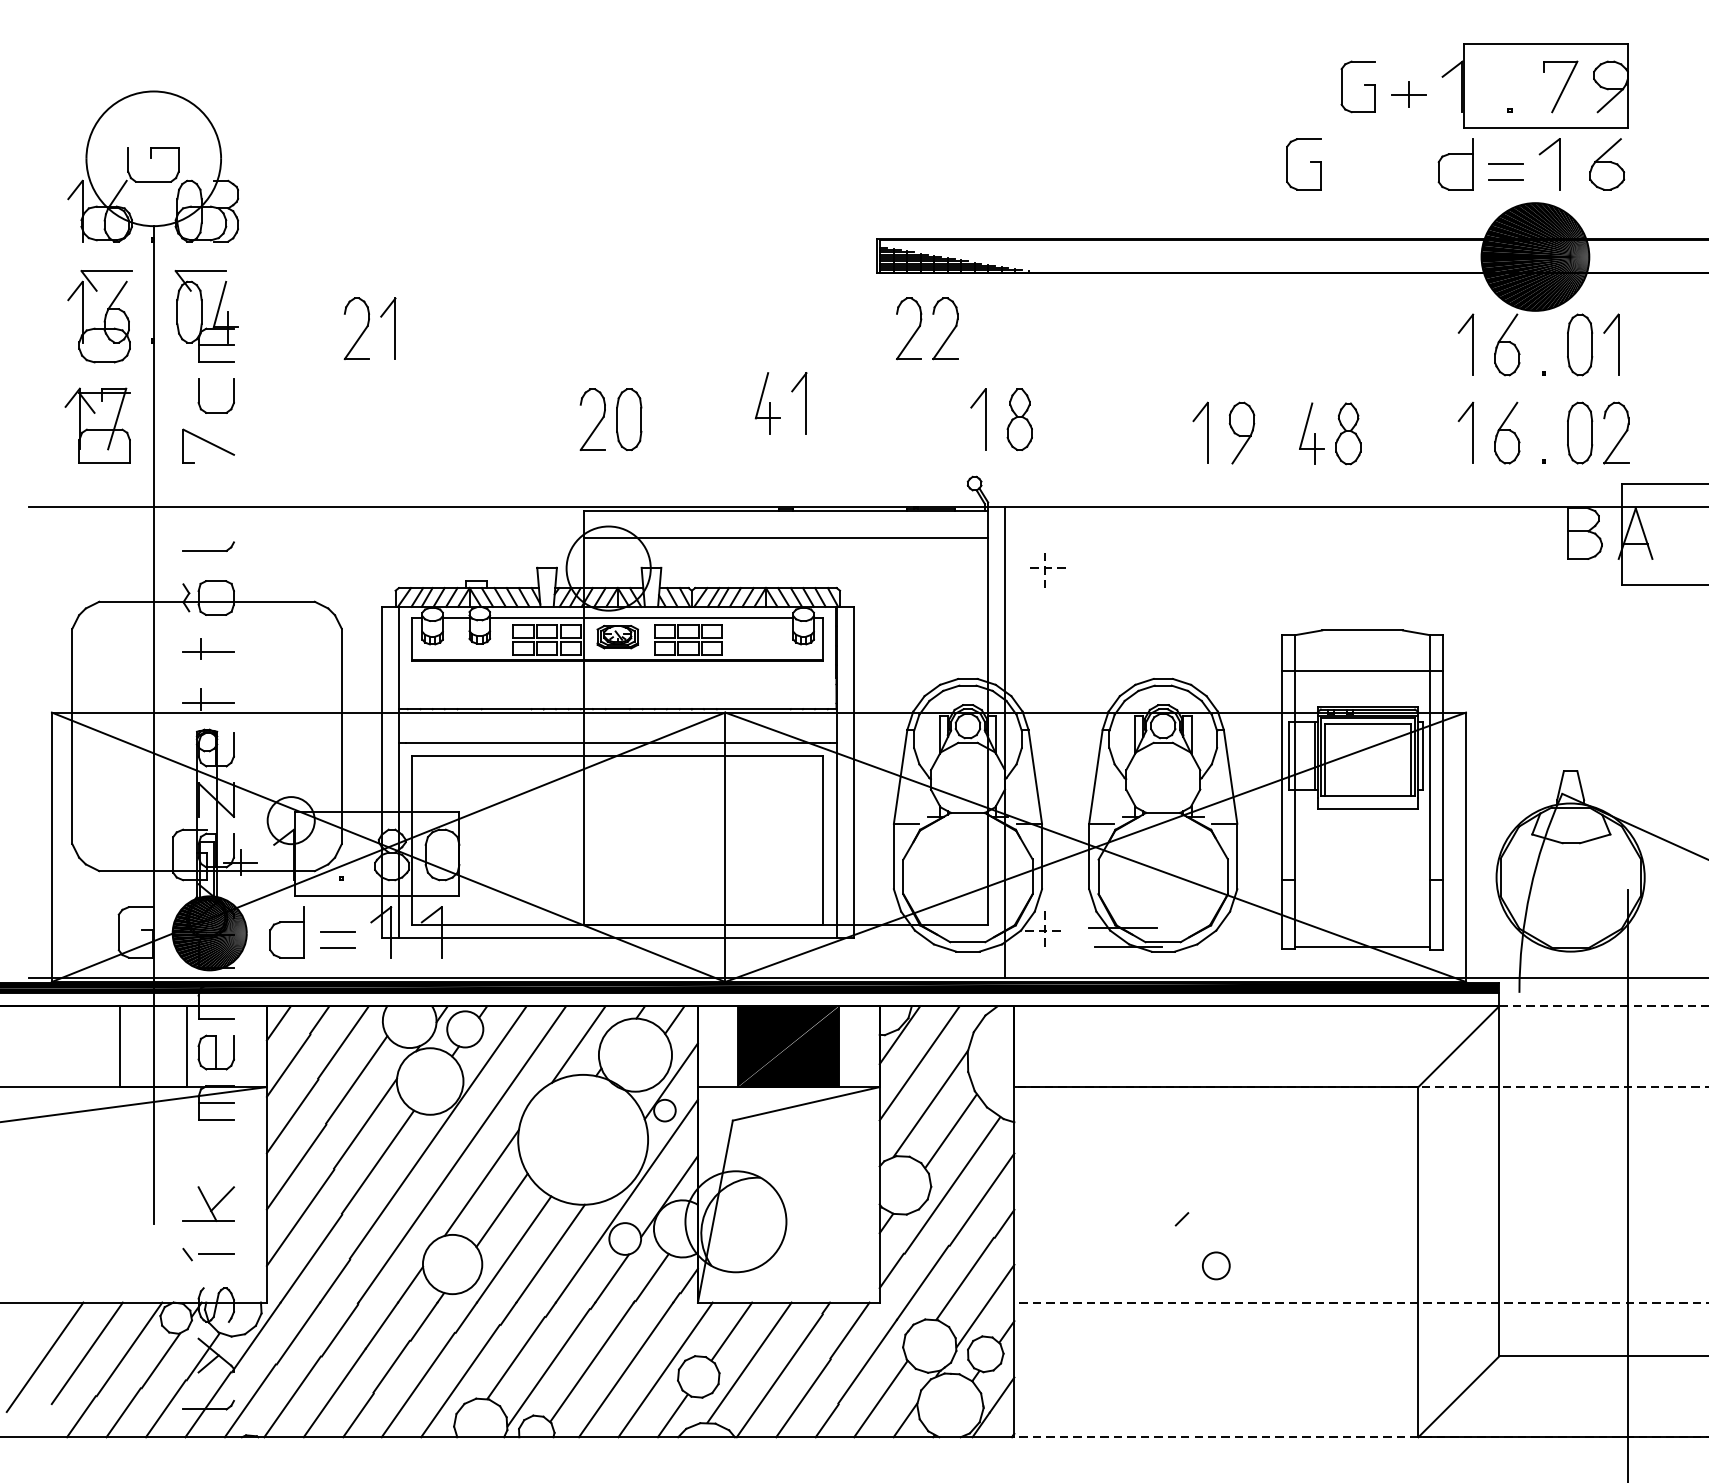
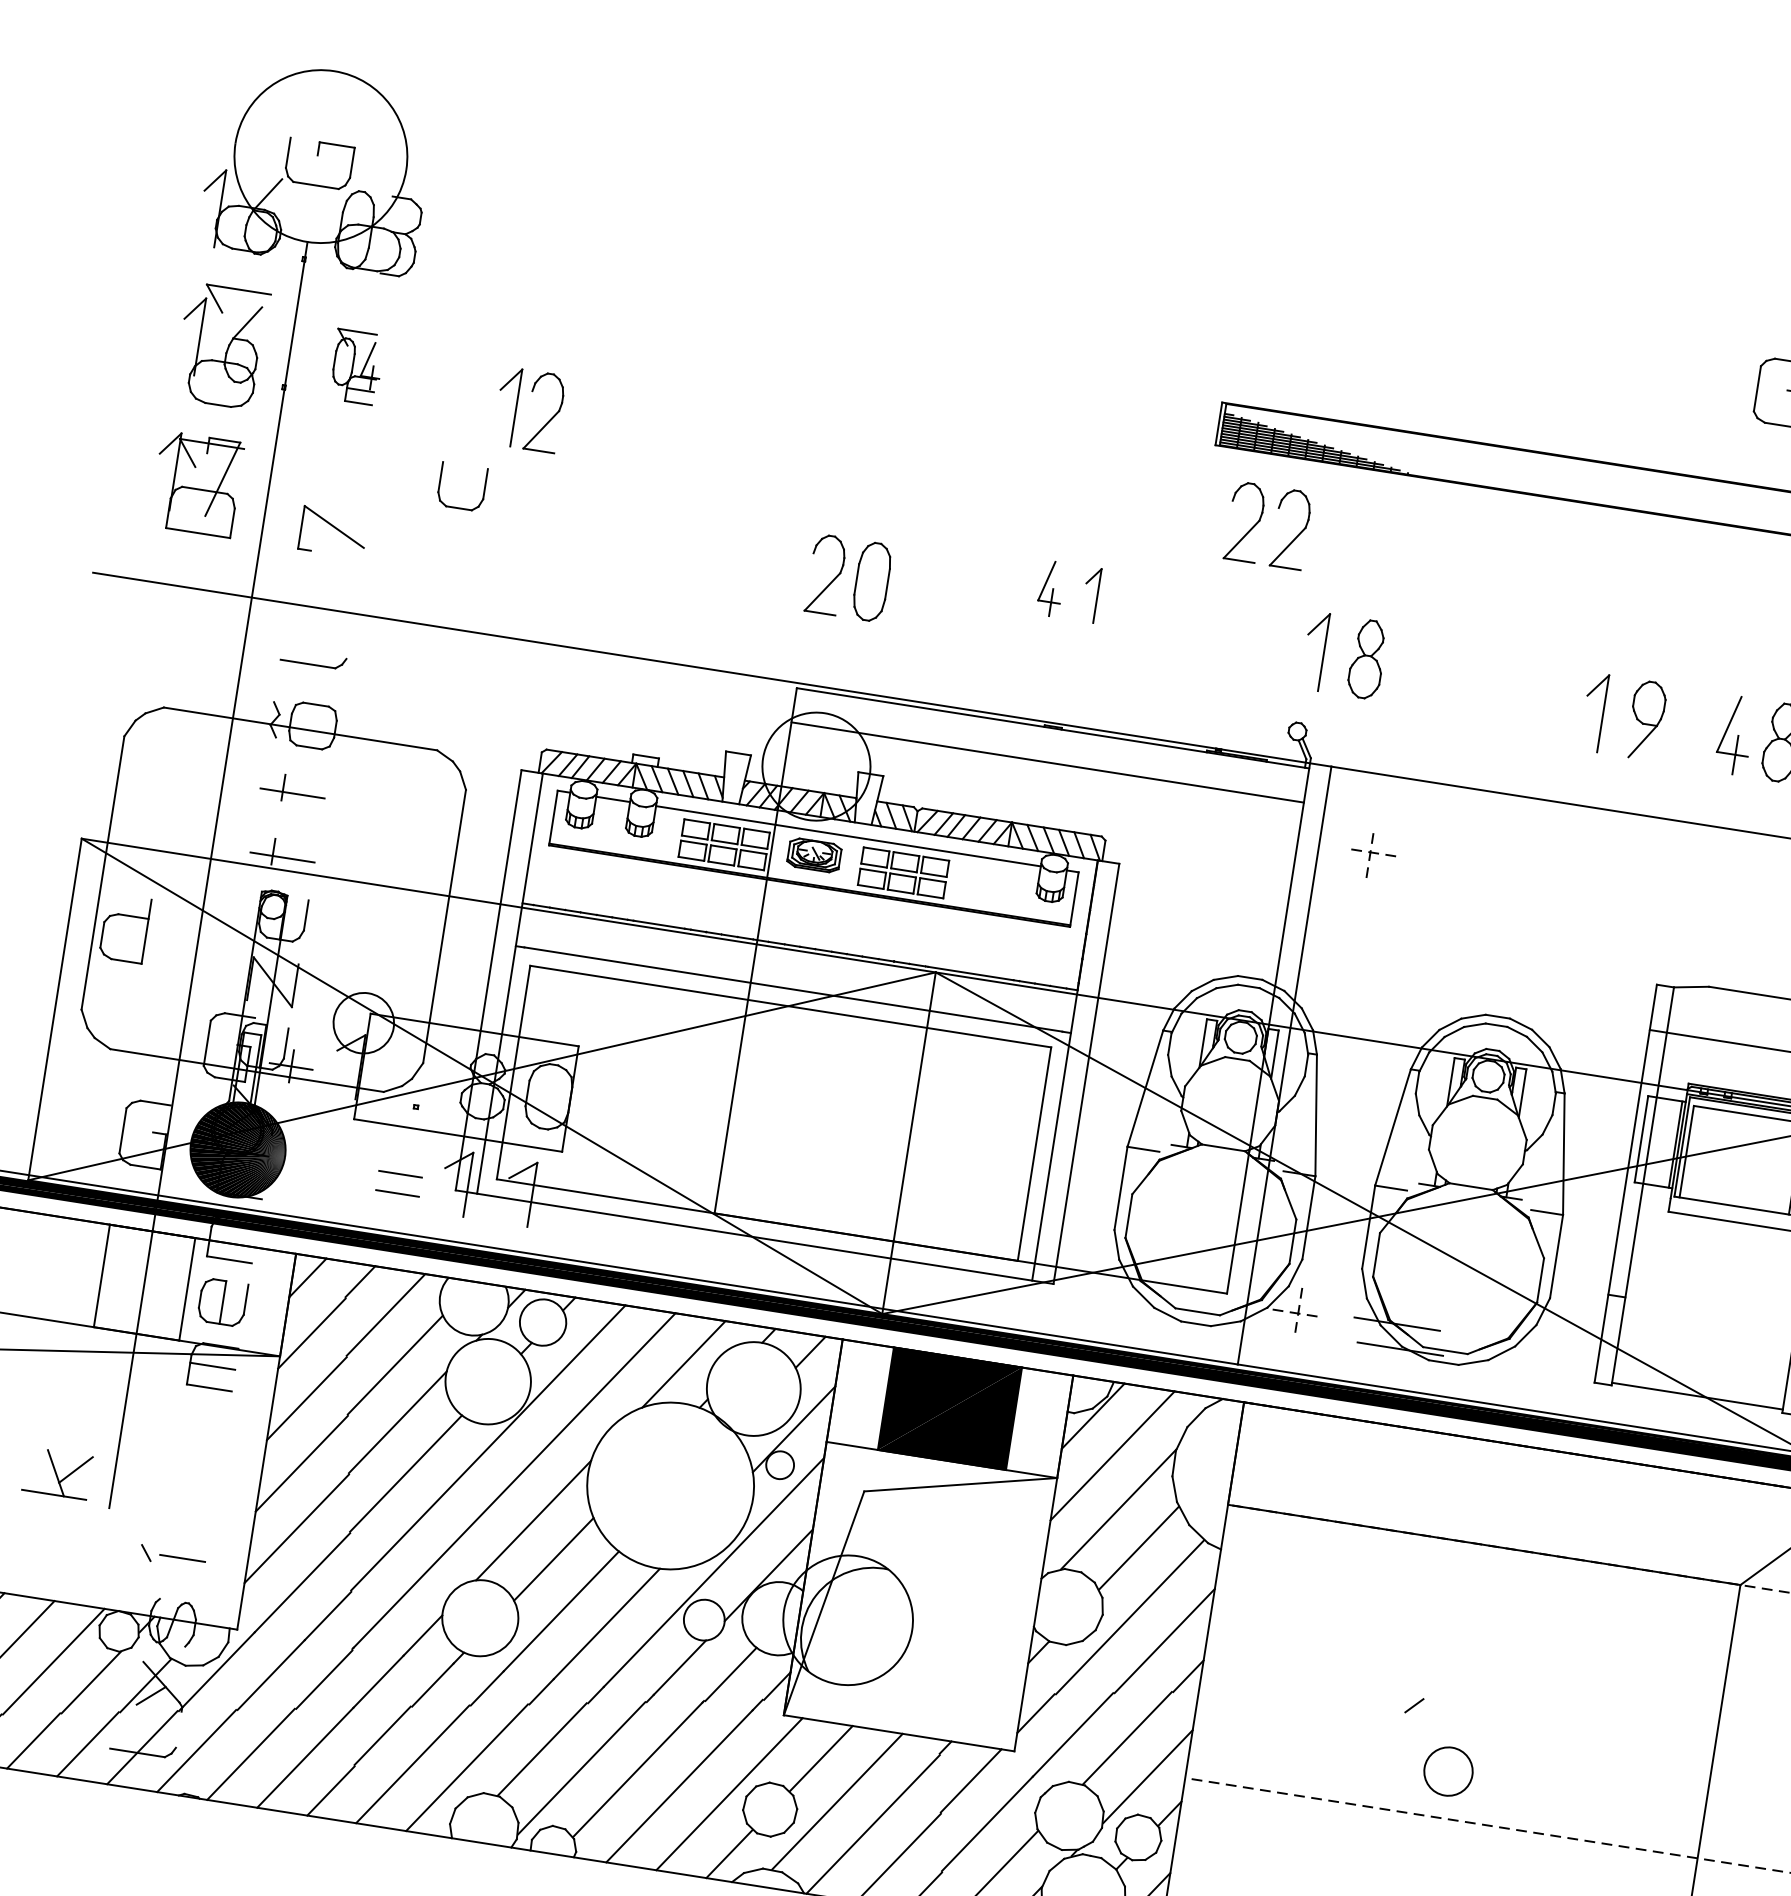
part: (206, 316) -> (356, 367), size x0.6
part: (388, 328) -> (507, 406), moved
part: (199, 395) -> (440, 482), moved
part: (767, 403) -> (1050, 588), size x0.7
part: (799, 403) -> (1091, 595), size x0.7
part: (286, 932) -> (124, 928), moved
part: (208, 1203) -> (57, 1472), moved
circle: (1216, 1265) -> (1448, 1771), size x1.4

